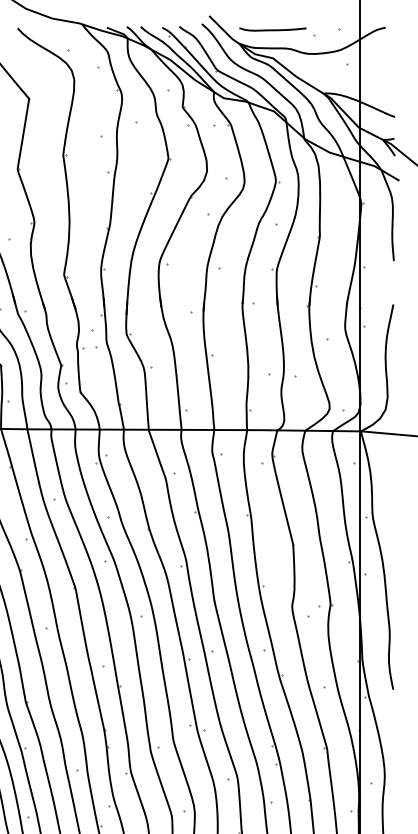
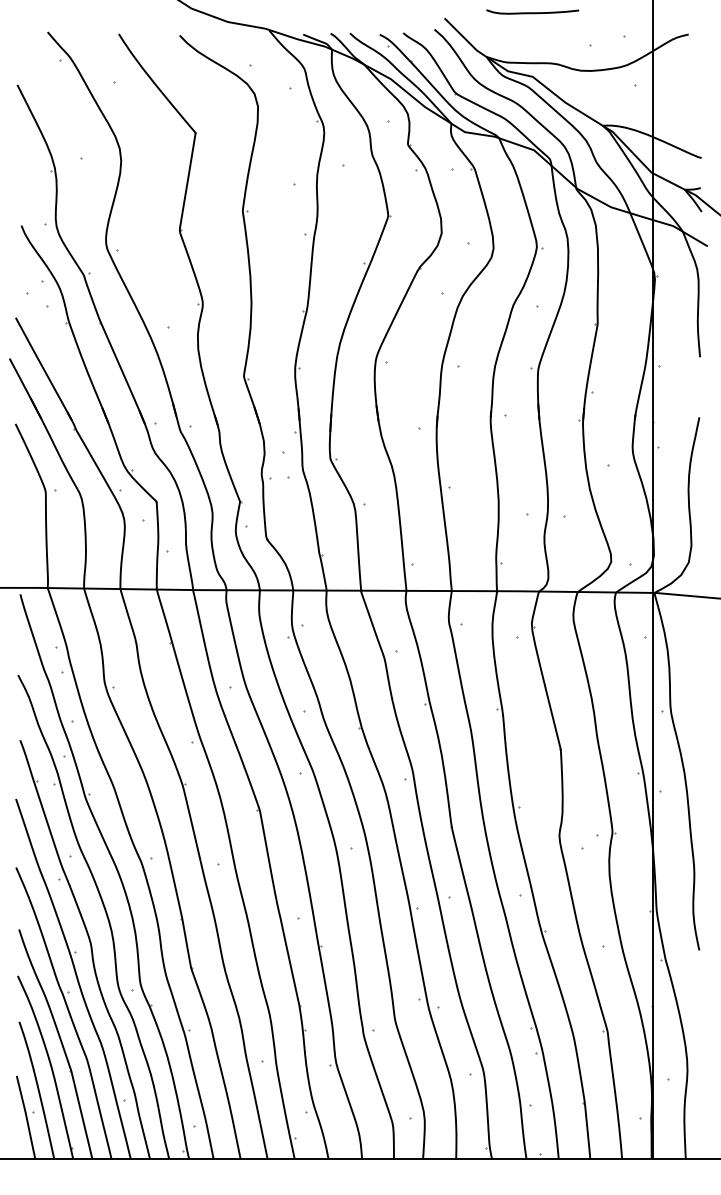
curve: (272, 29) -> (532, 12), moved

